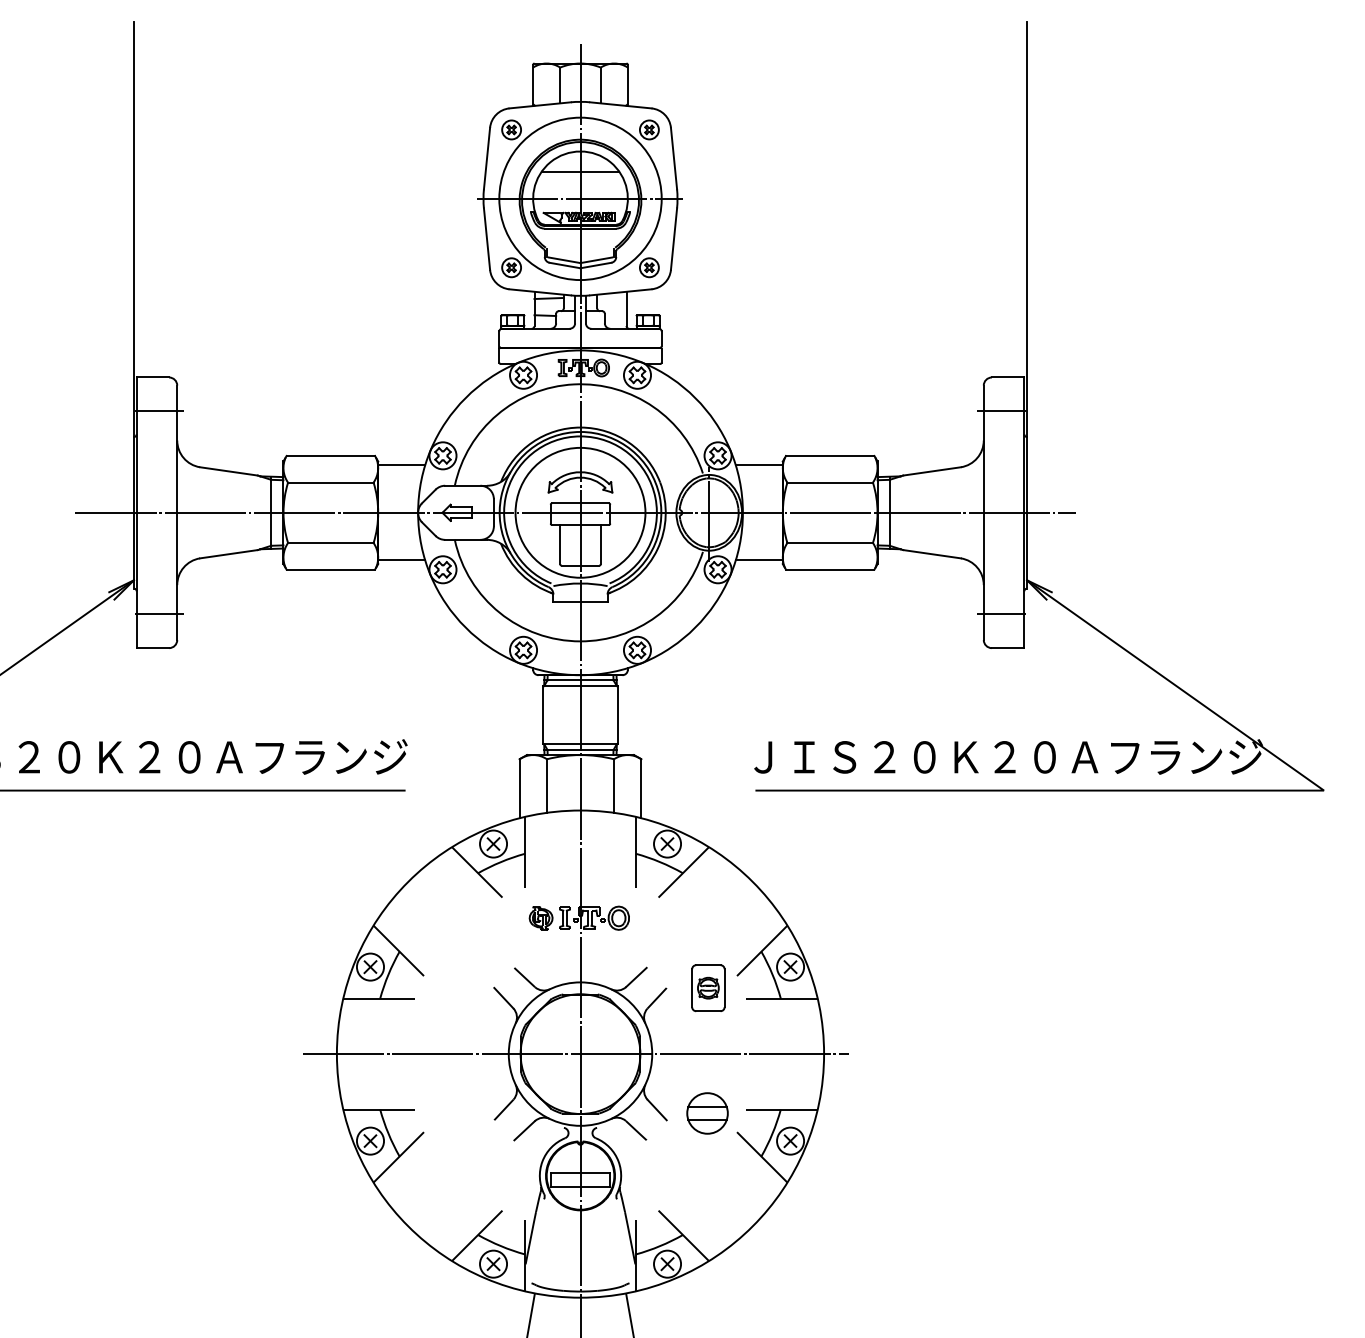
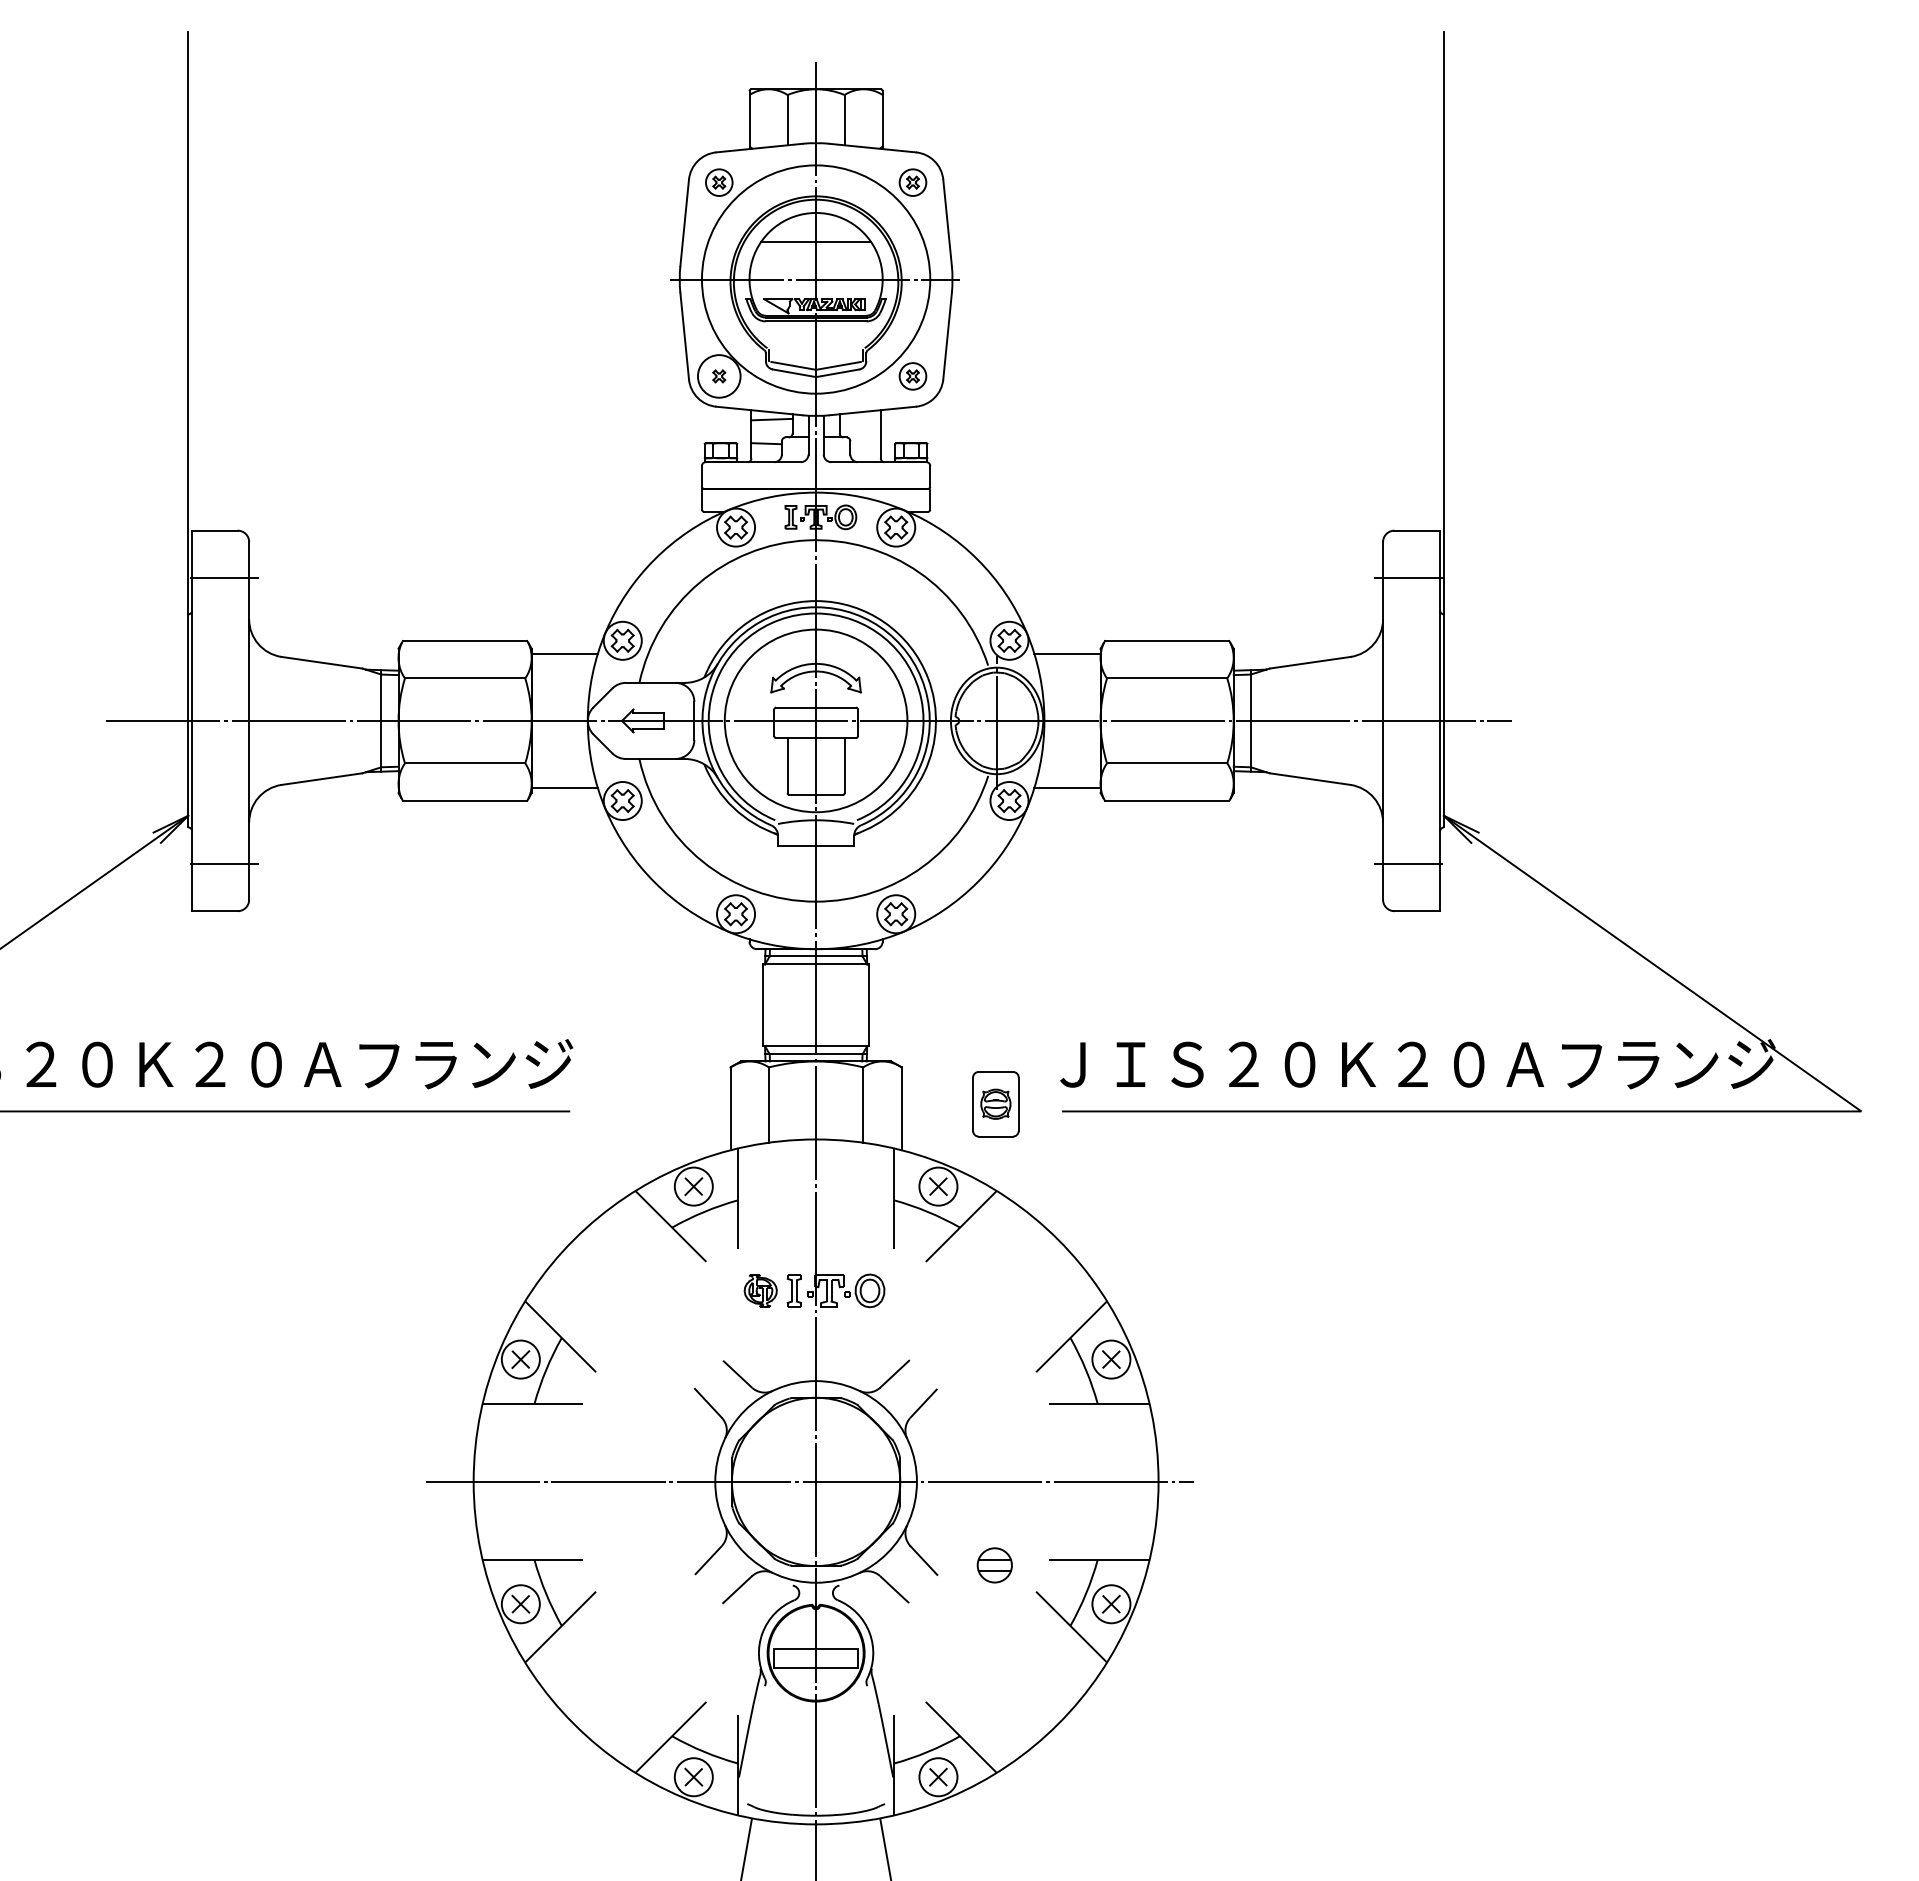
circle: (511, 267) -> (718, 376), size x1.6
part: (708, 988) -> (995, 1104), moved
part: (707, 1113) -> (994, 1565), size x0.6

